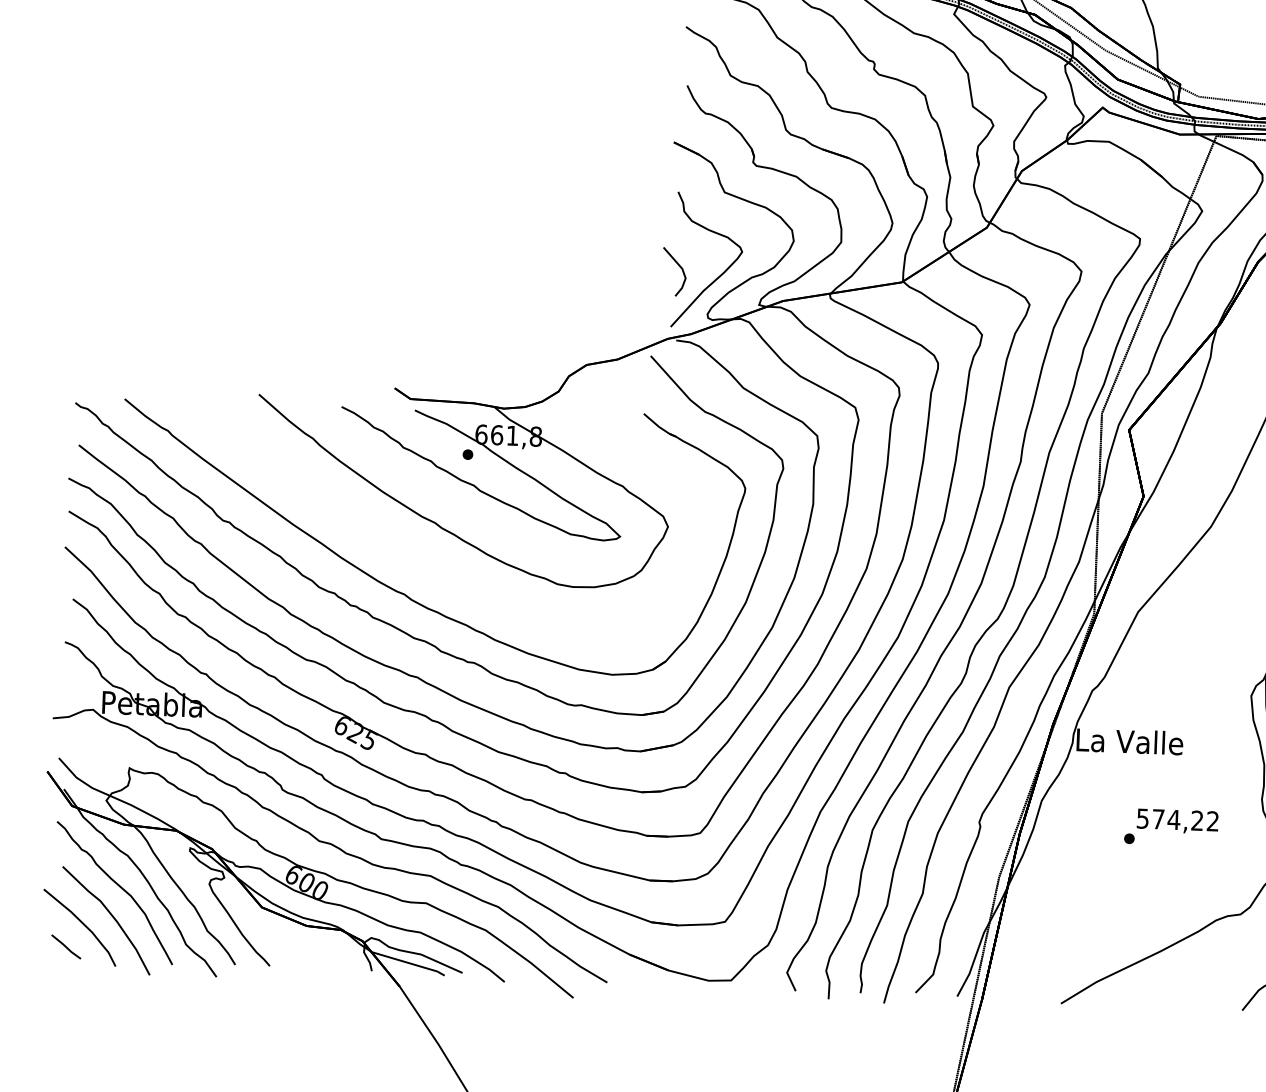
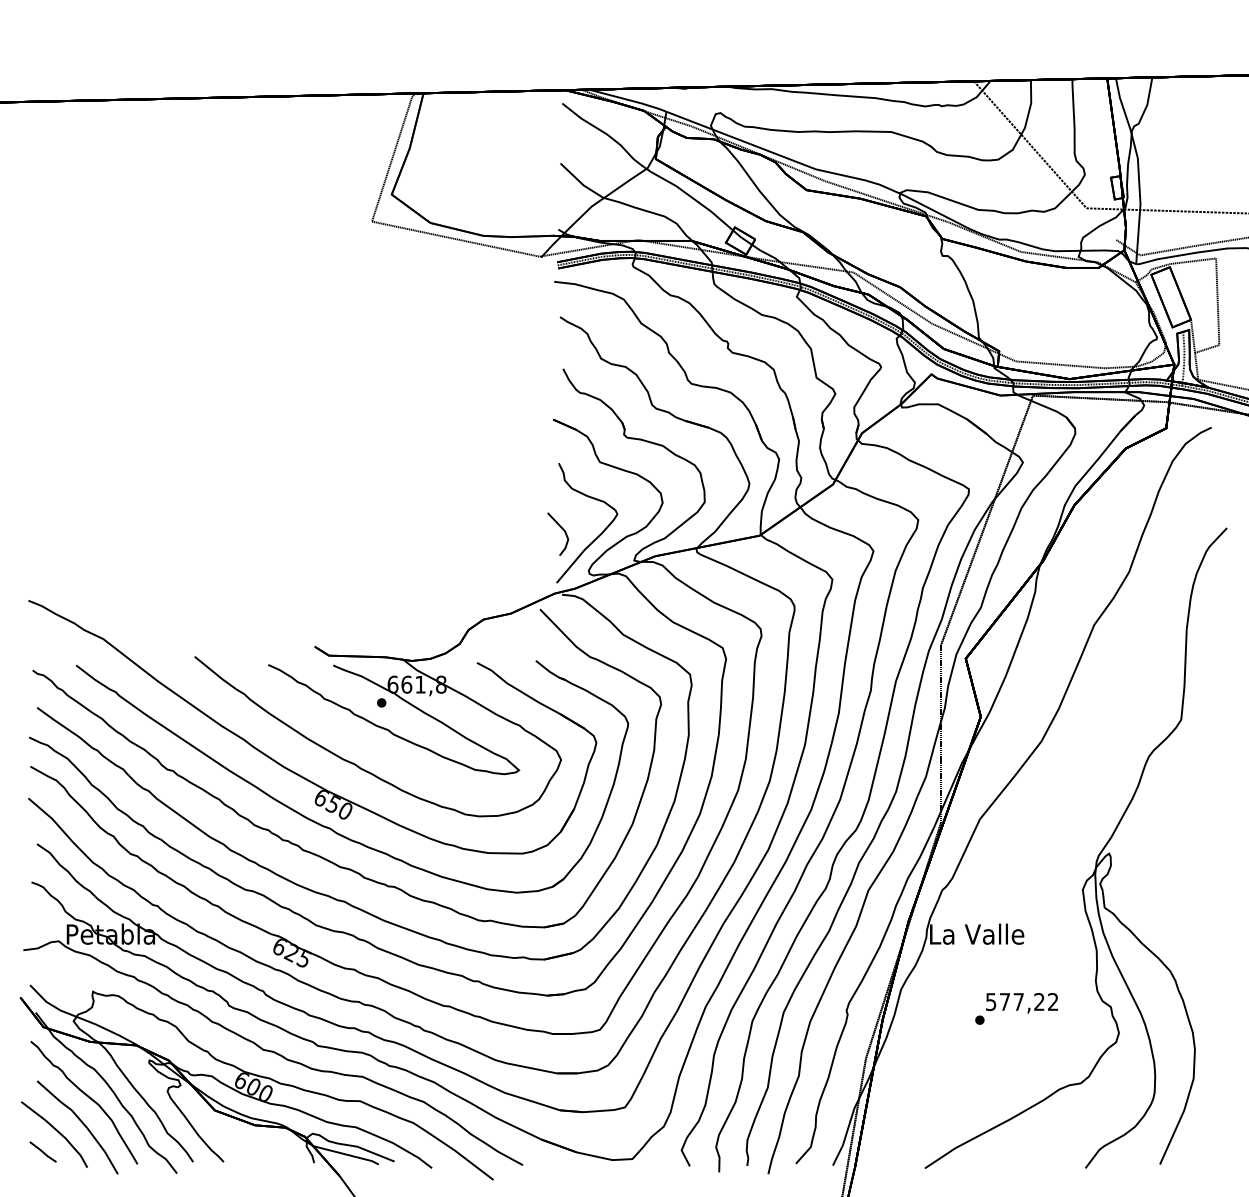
part: (362, 525) -> (290, 769), added
text: (1173, 819) -> (1018, 1001), 574,22 -> 577,22

